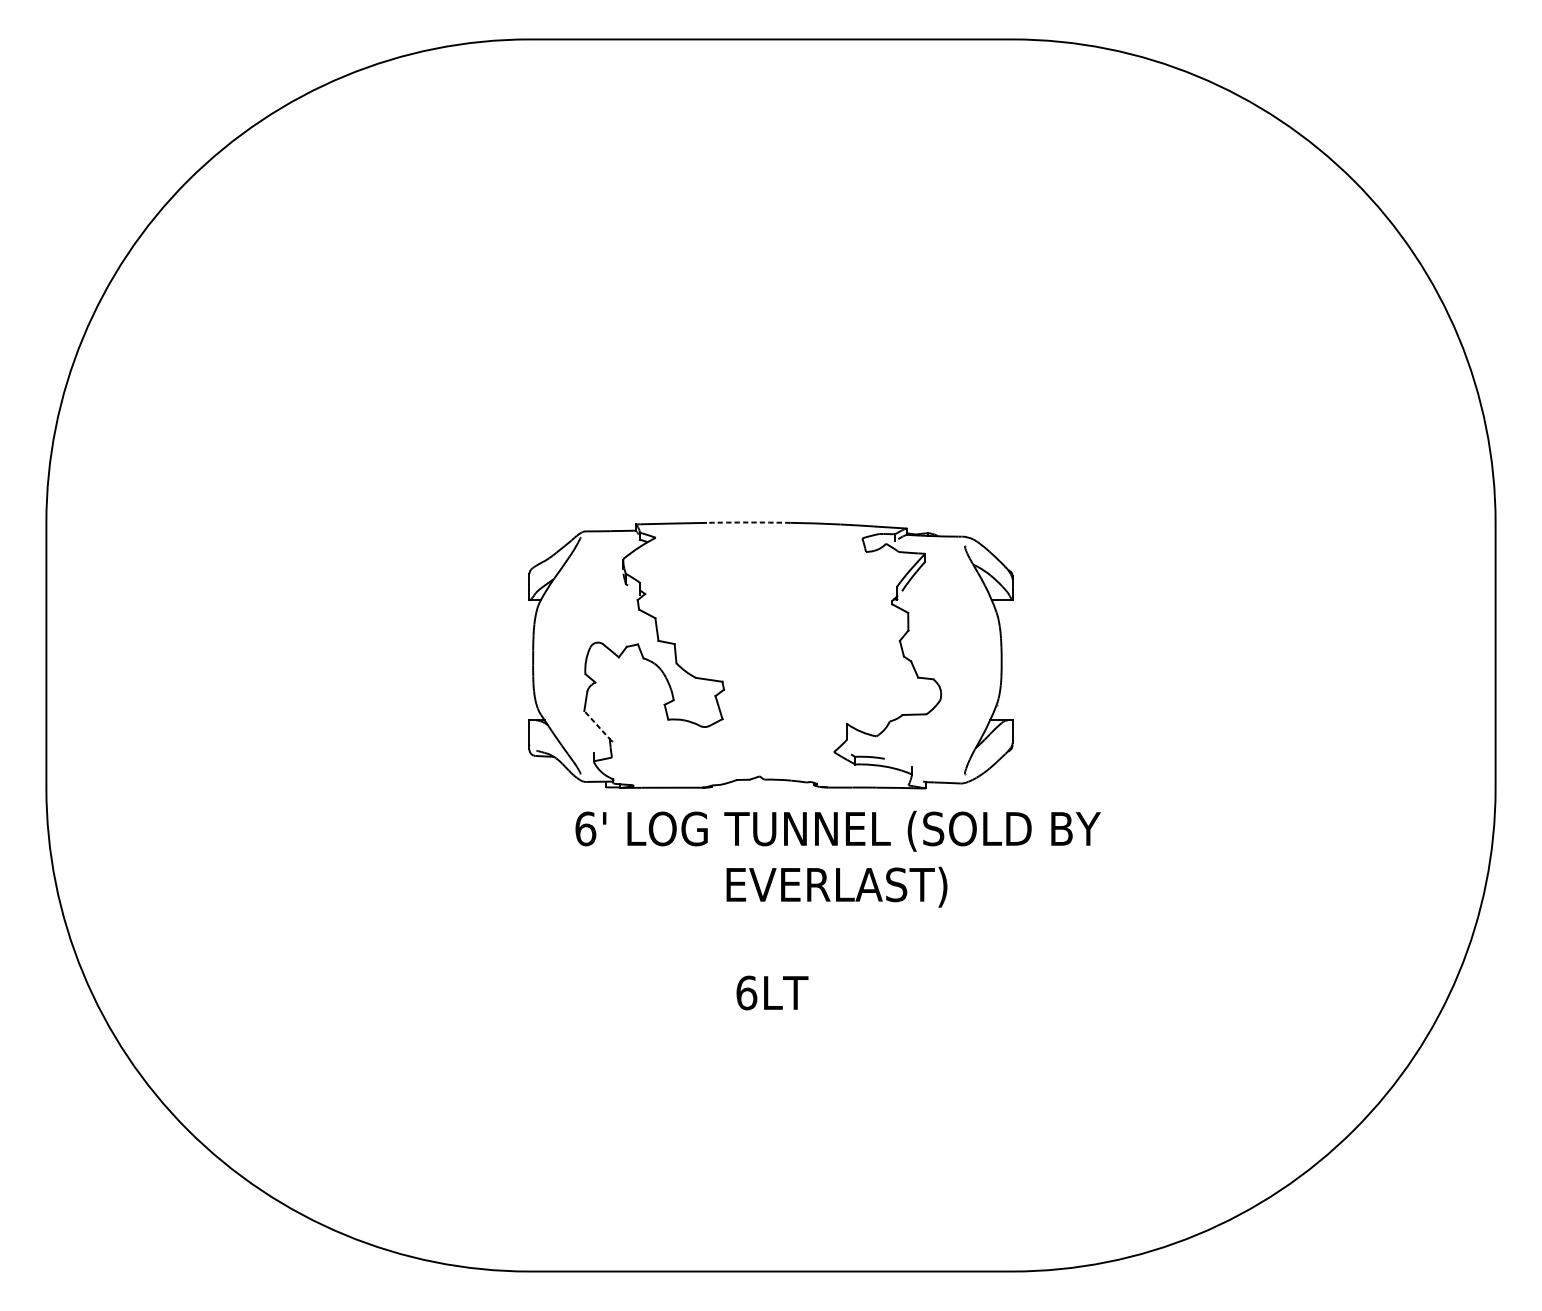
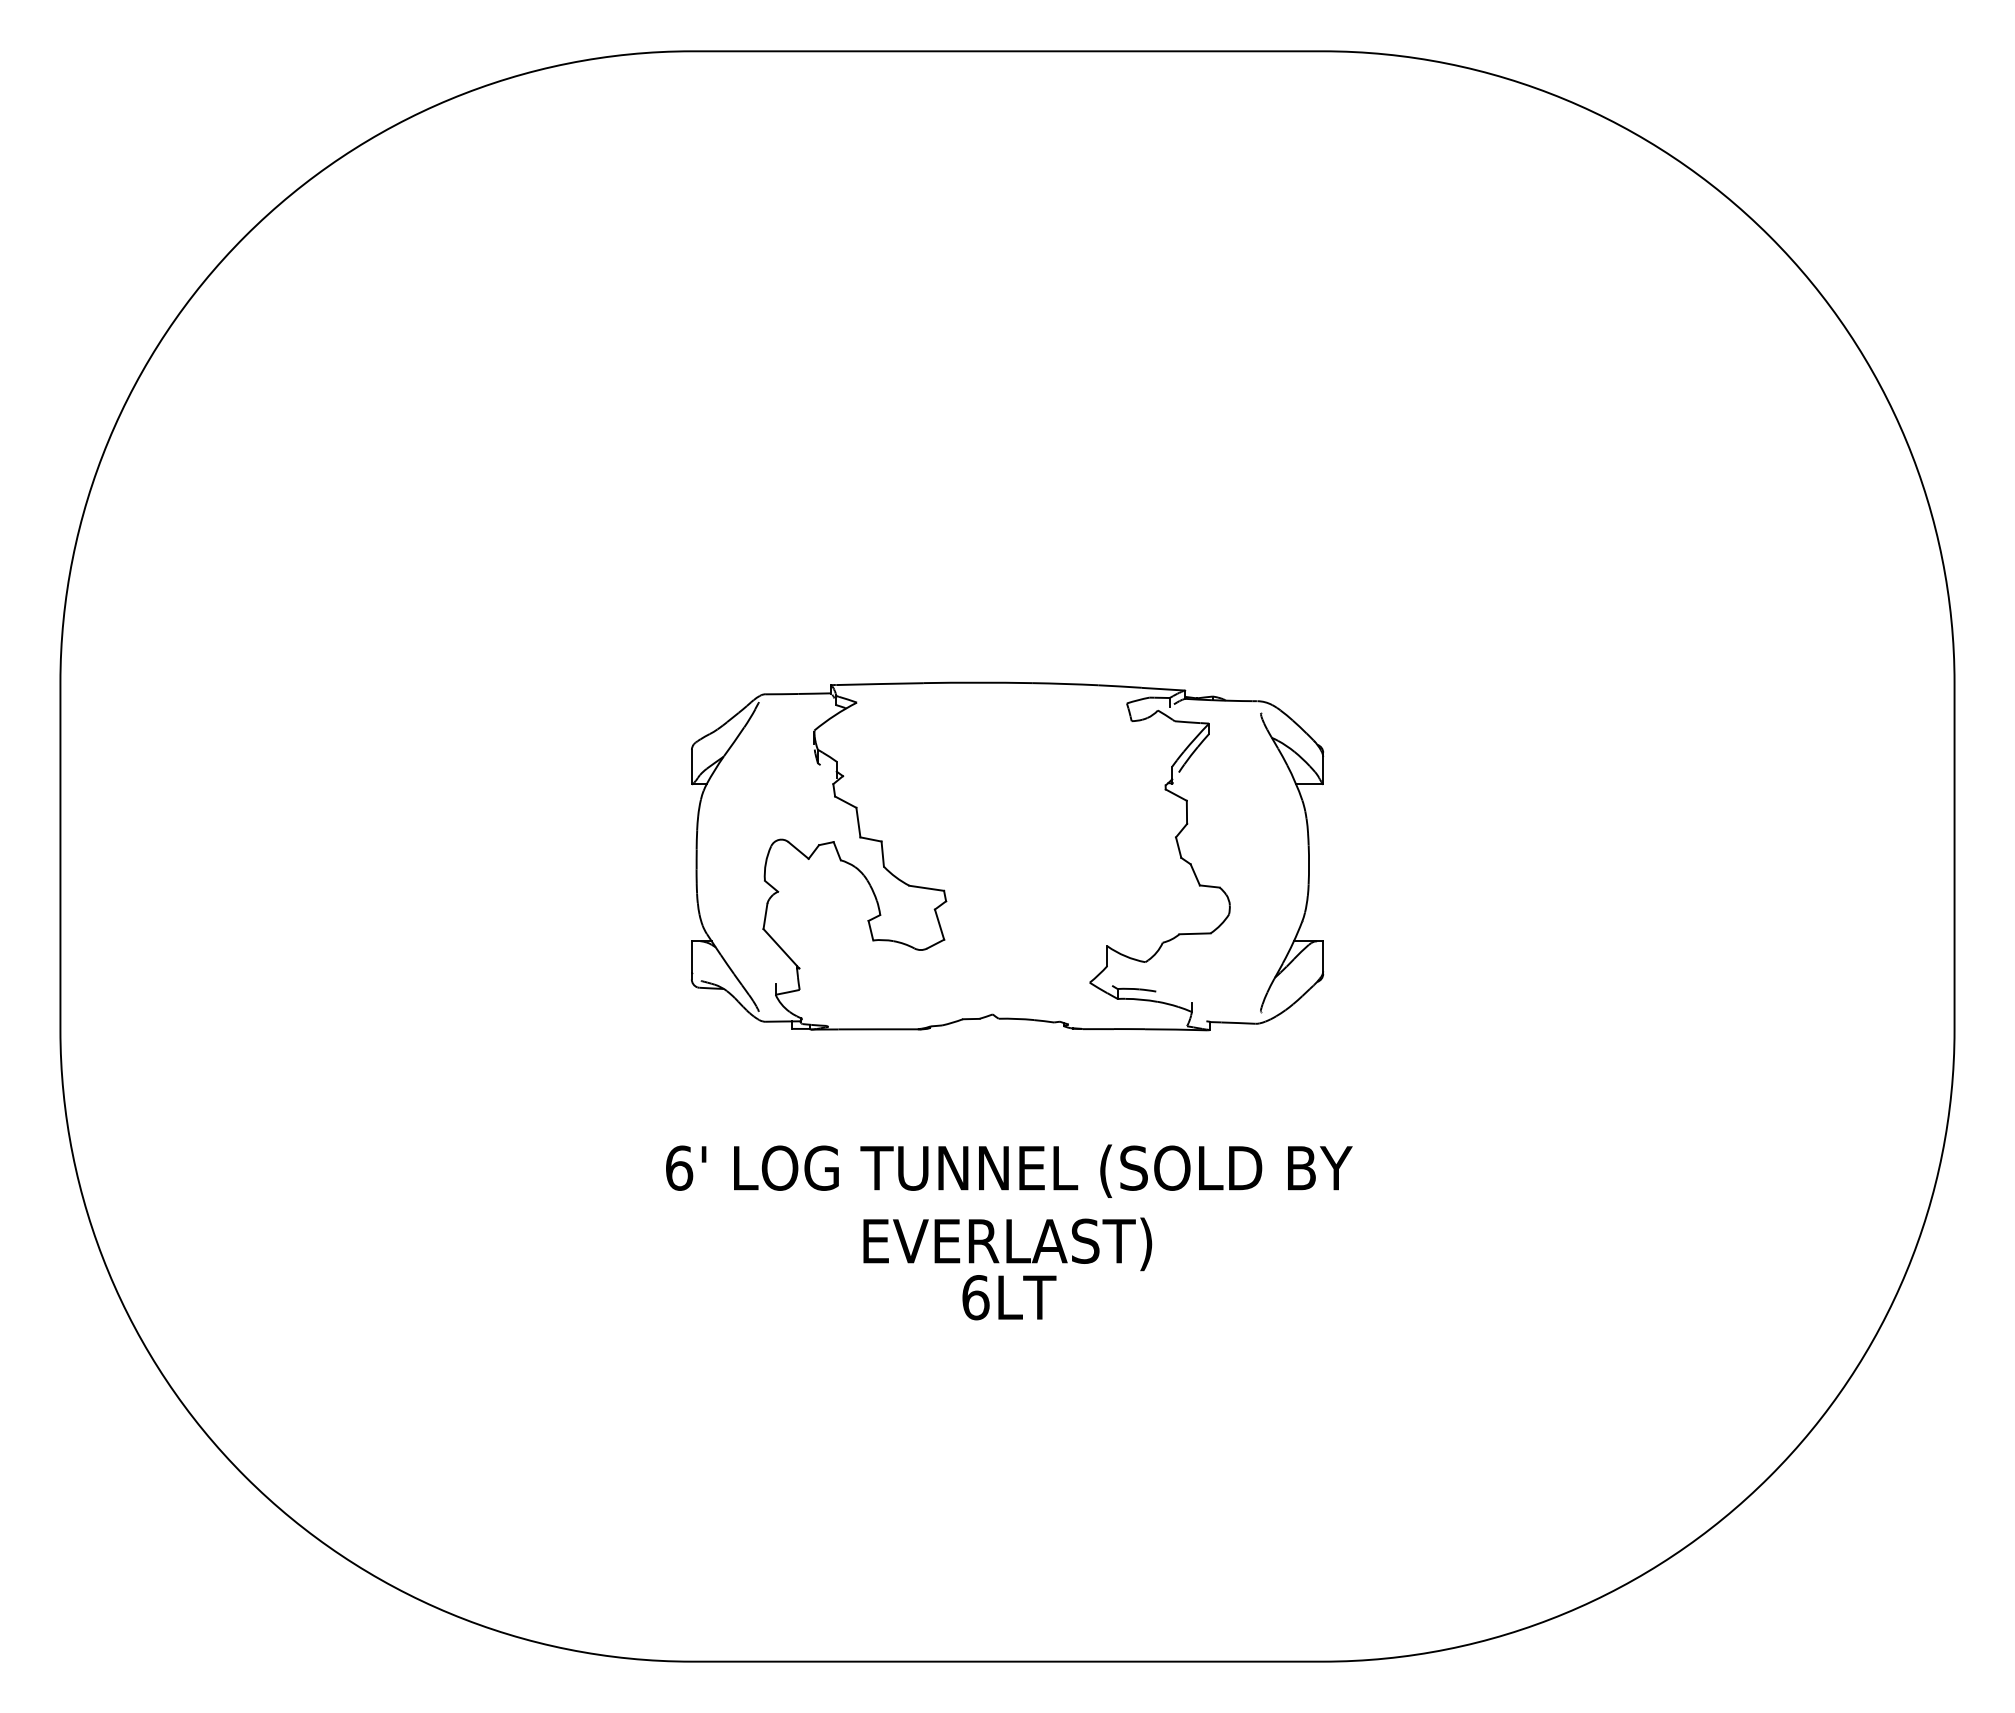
arc: (748, 522) -> (978, 682), dashed -> solid
line: (598, 725) -> (781, 948), dashed -> solid
text: (838, 859) -> (1009, 1207), moved

